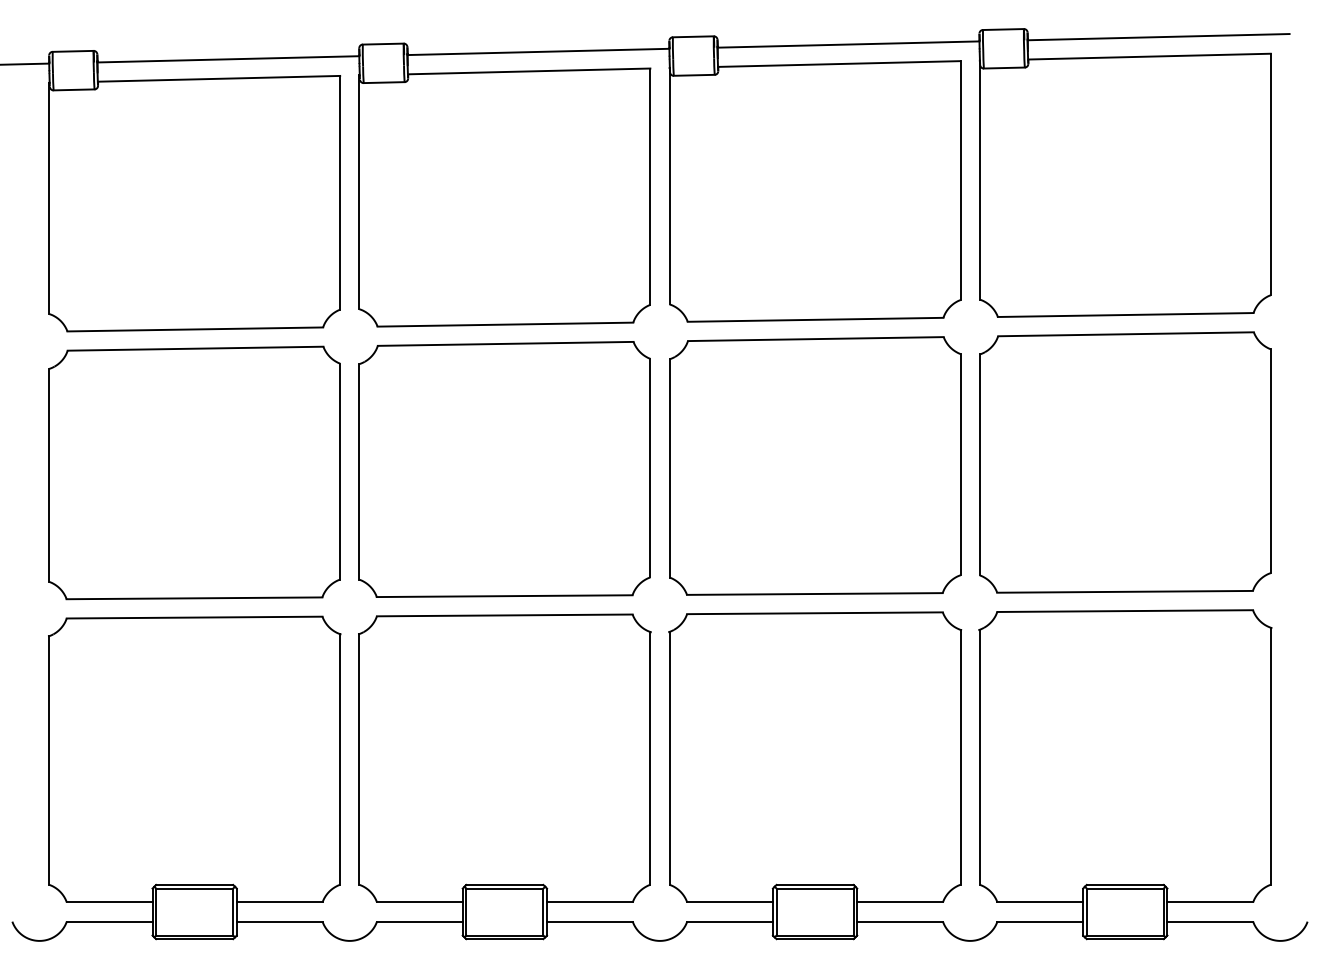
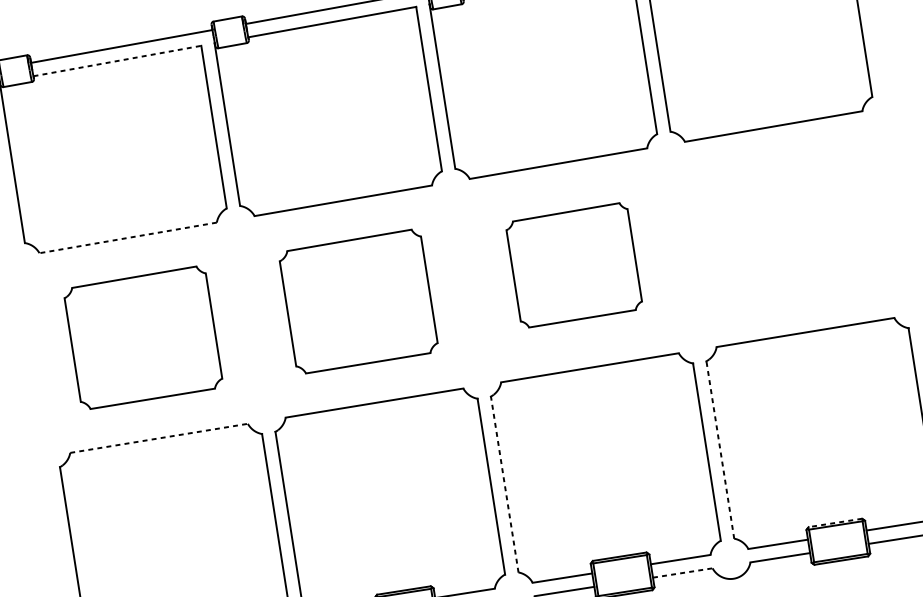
line: (219, 78) -> (117, 60), solid -> dashed
line: (195, 329) -> (128, 237), solid -> dashed
part: (1125, 462) -> (789, 229), removed
part: (815, 465) -> (574, 264), size x0.6
part: (504, 469) -> (358, 301), size x0.7
part: (194, 472) -> (143, 337), size x0.7
line: (194, 617) -> (158, 438), solid -> dashed
line: (979, 757) -> (720, 450), solid -> dashed
line: (669, 758) -> (504, 484), solid -> dashed
line: (1125, 884) -> (835, 522), solid -> dashed
line: (900, 921) -> (683, 572), solid -> dashed

